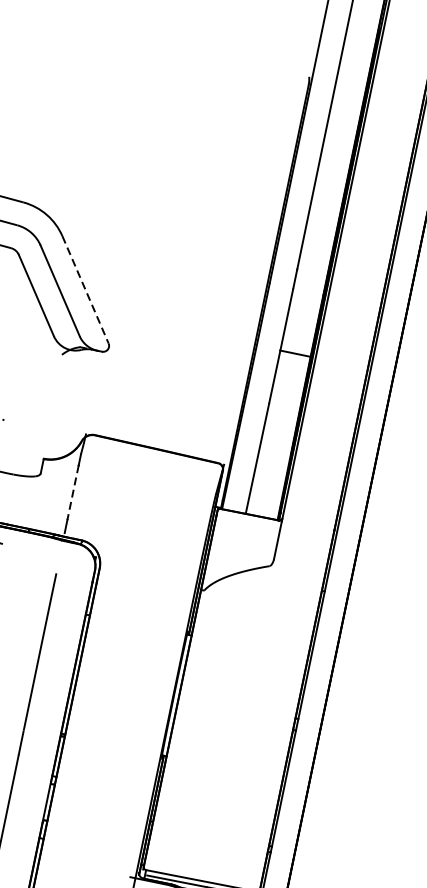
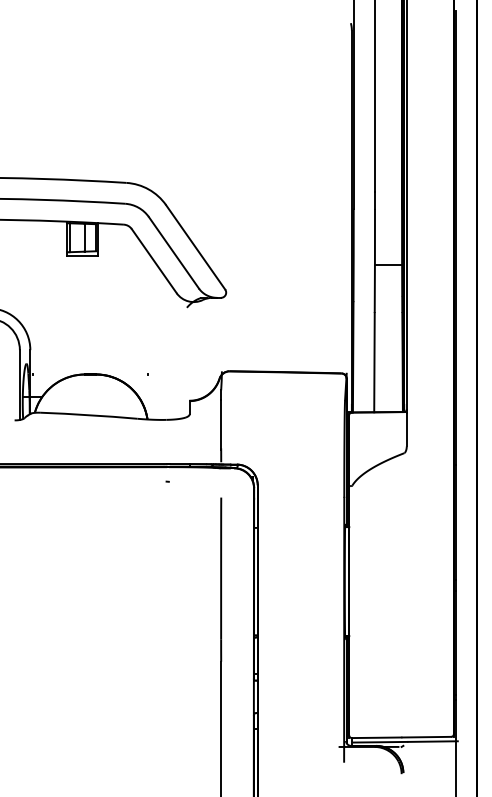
line: (85, 289) -> (195, 247), dashed -> solid
line: (73, 493) -> (221, 425), dashed -> solid

